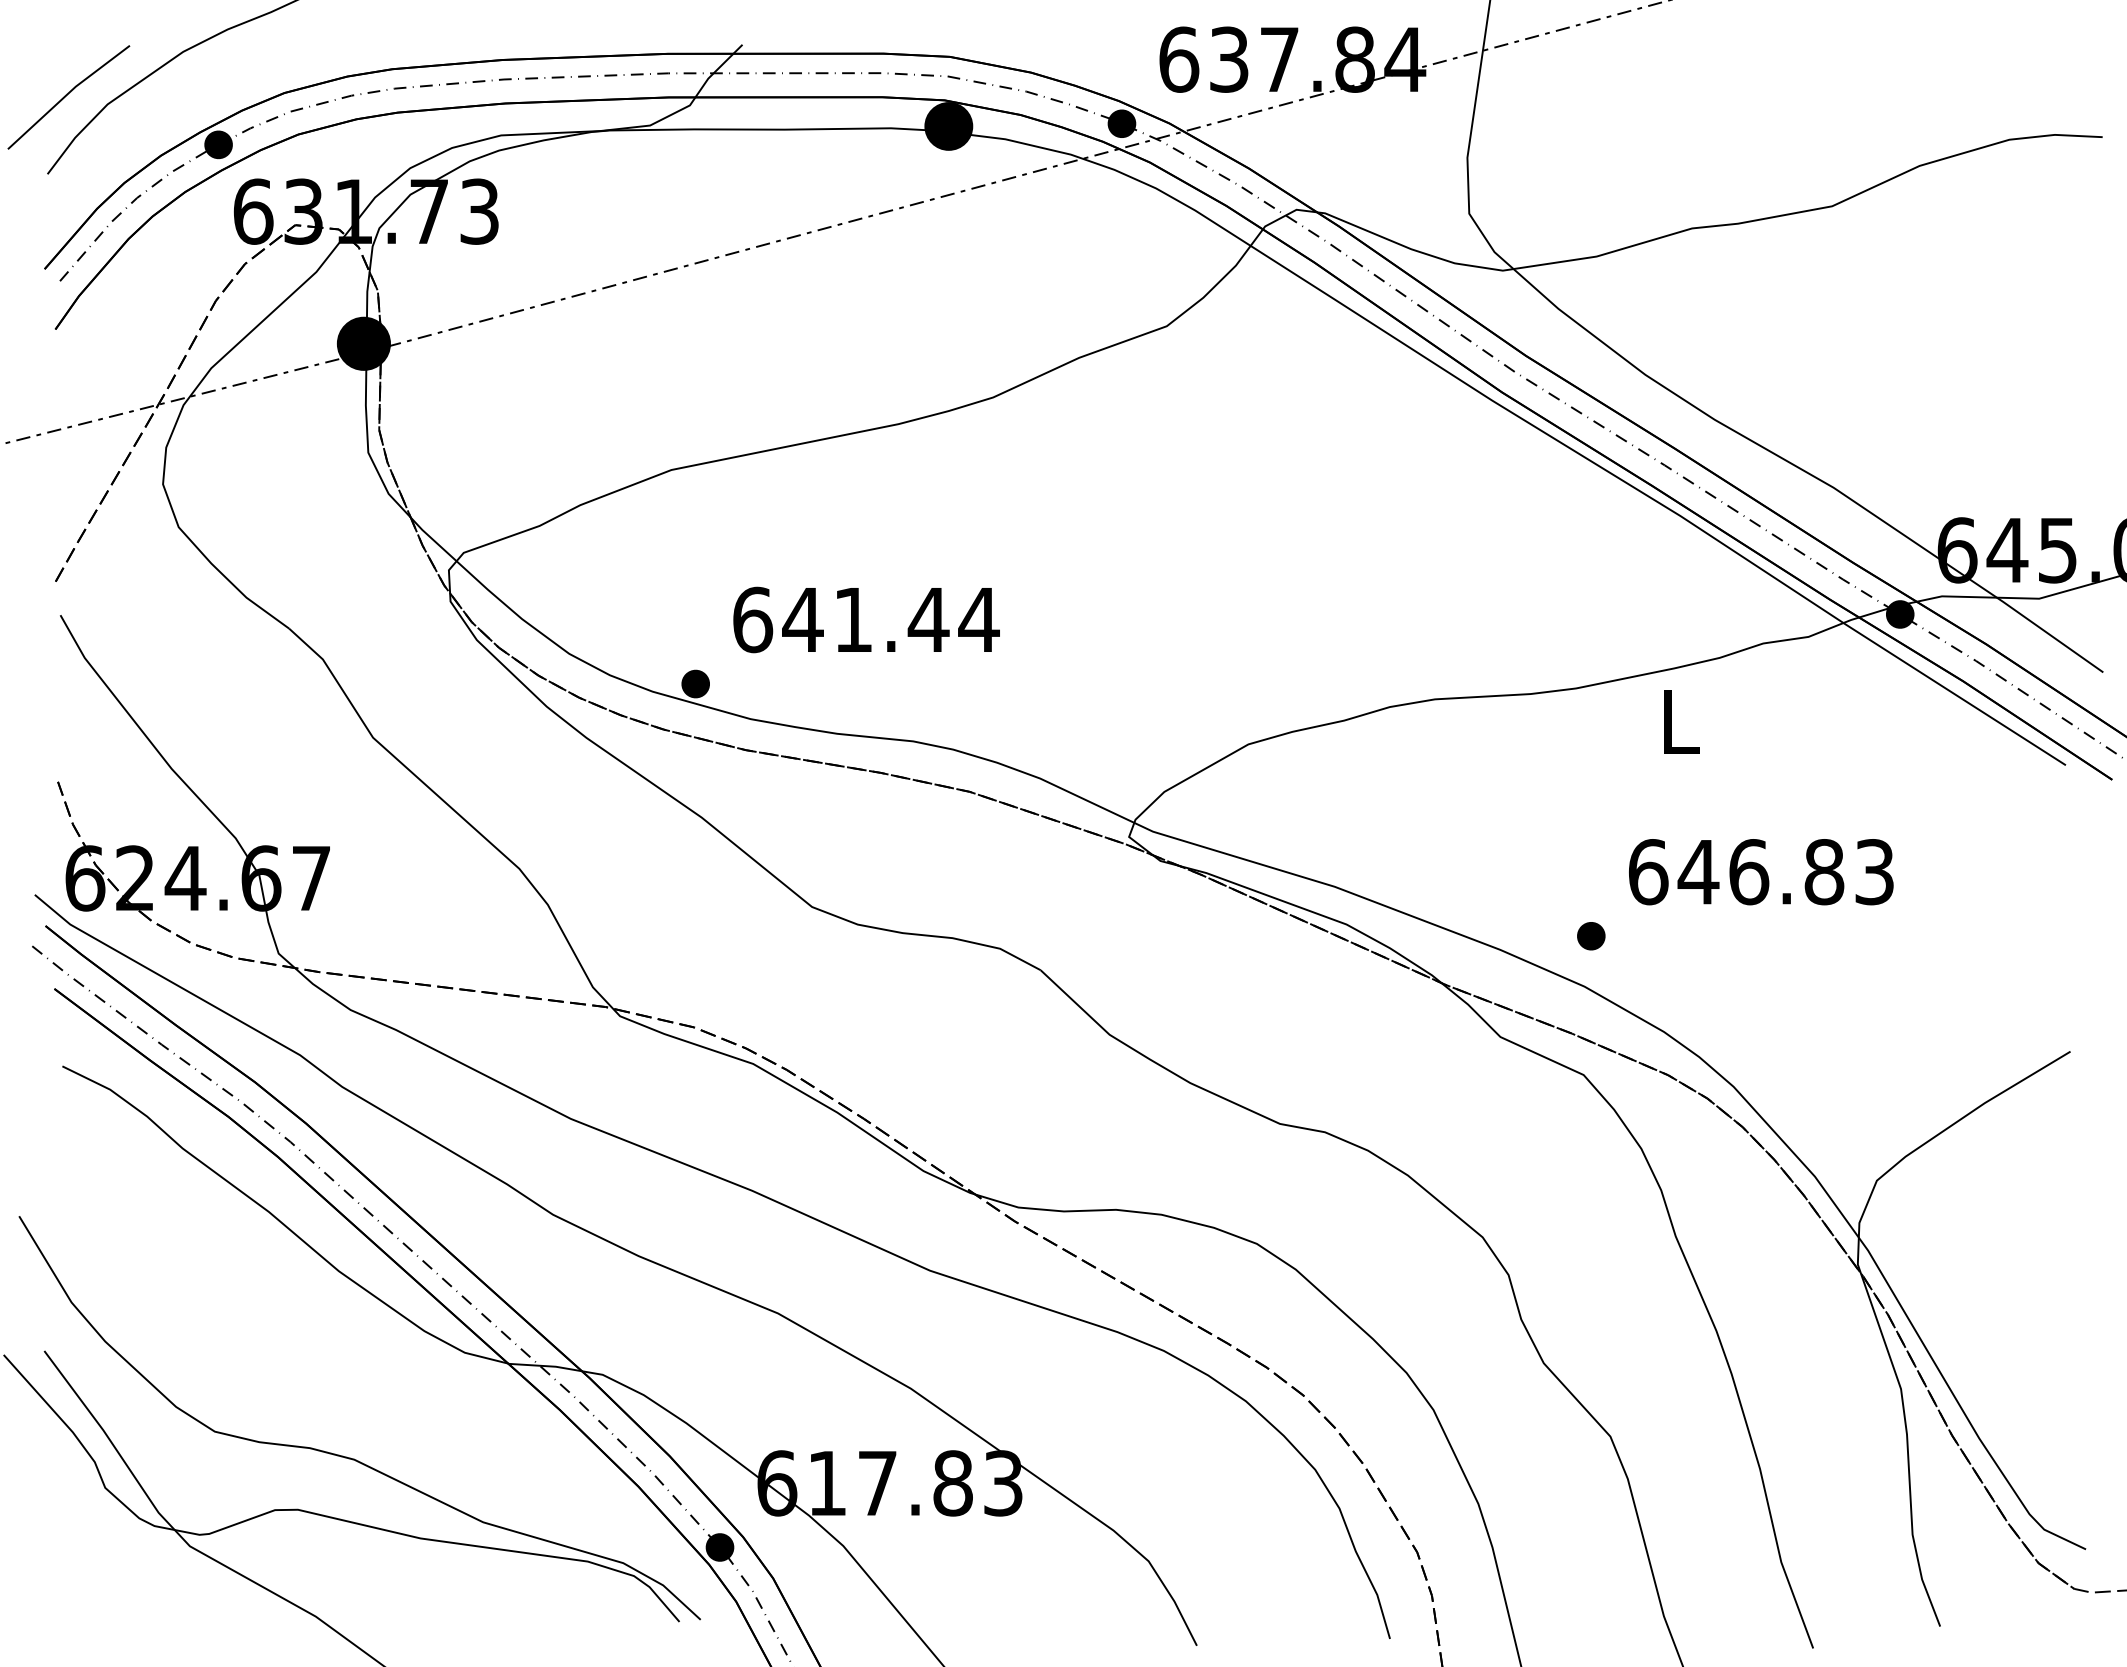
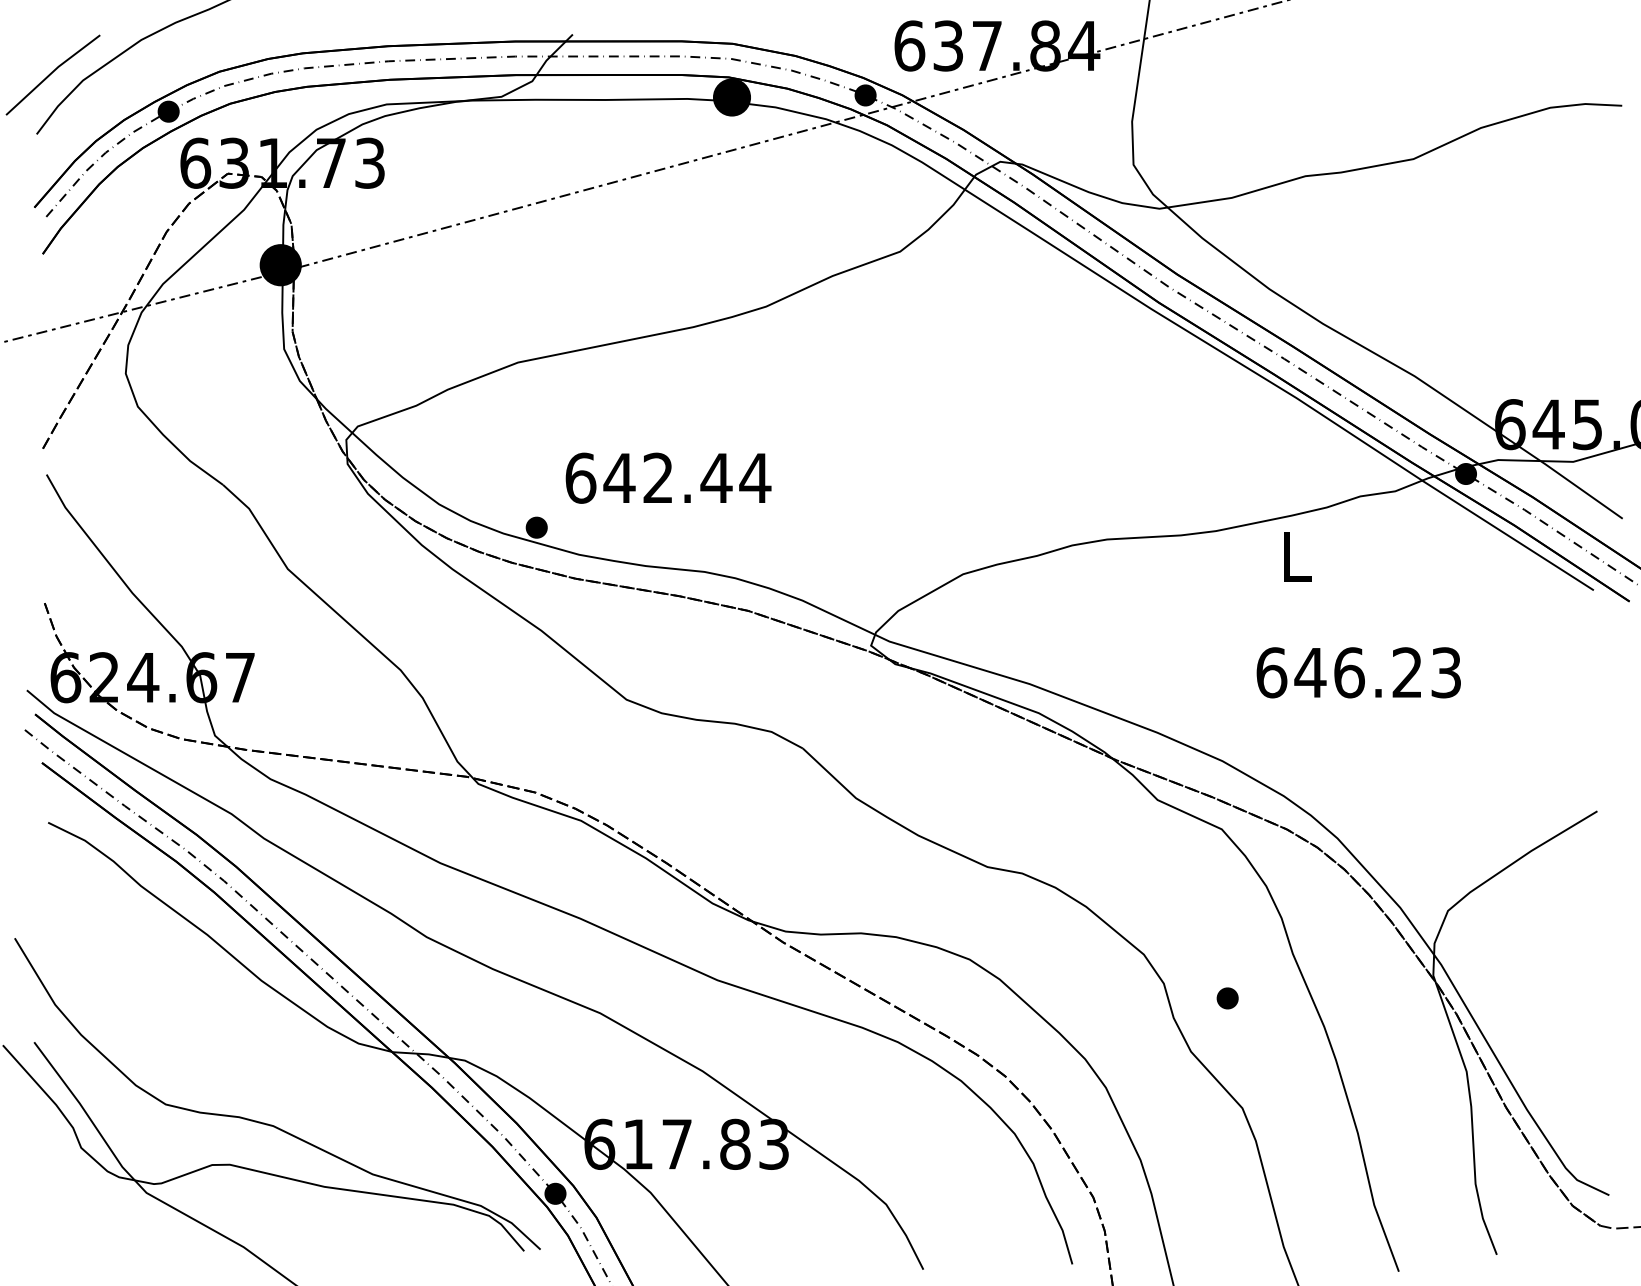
text: (852, 618) -> (657, 477), 641.44 -> 642.44
text: (1824, 872) -> (1407, 673), 646.83 -> 646.23
part: (1591, 936) -> (1227, 998), moved

